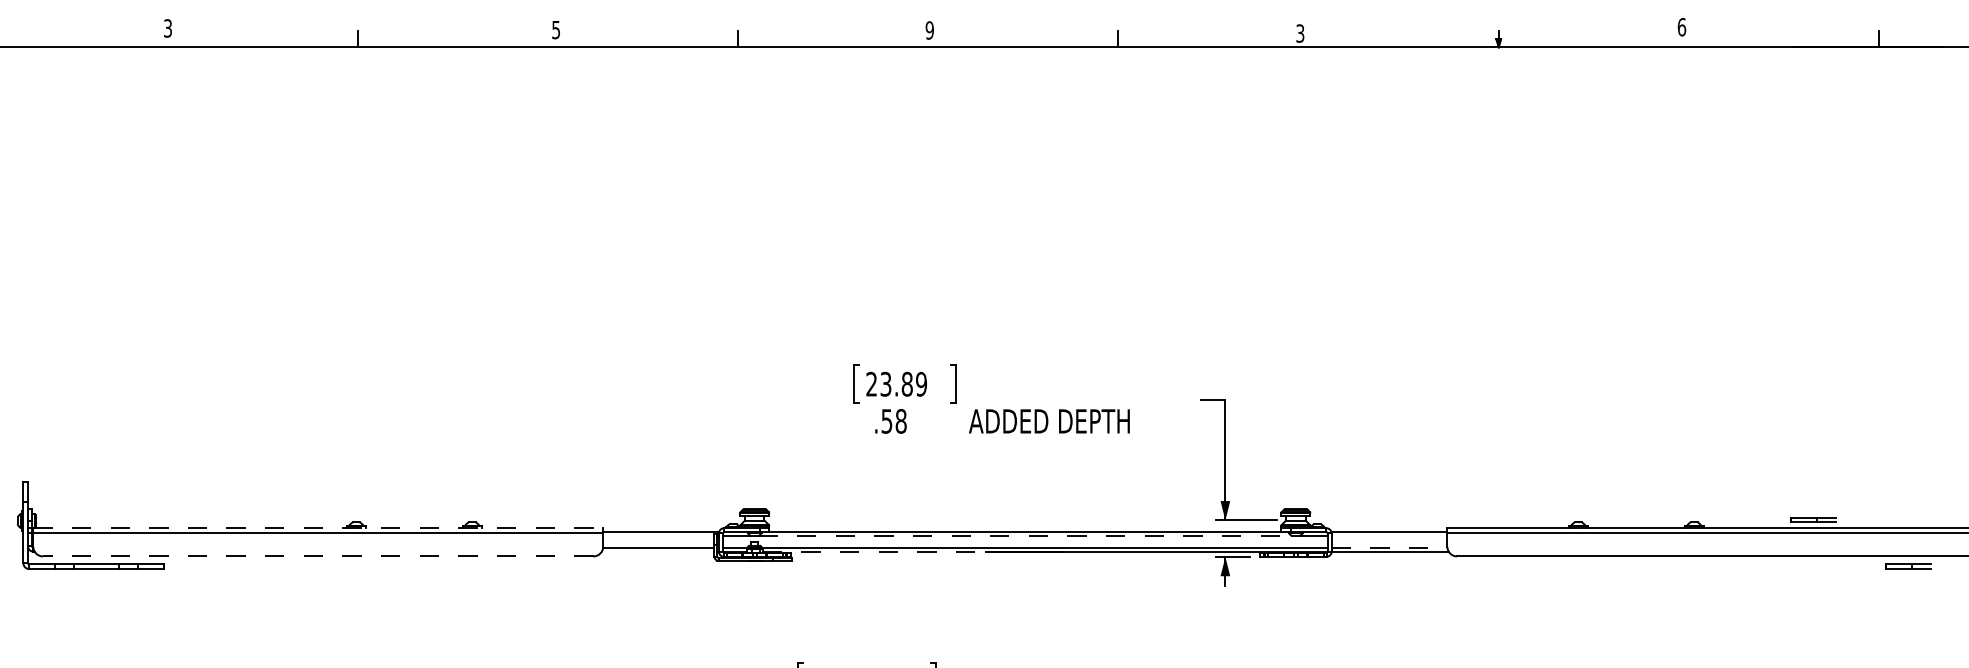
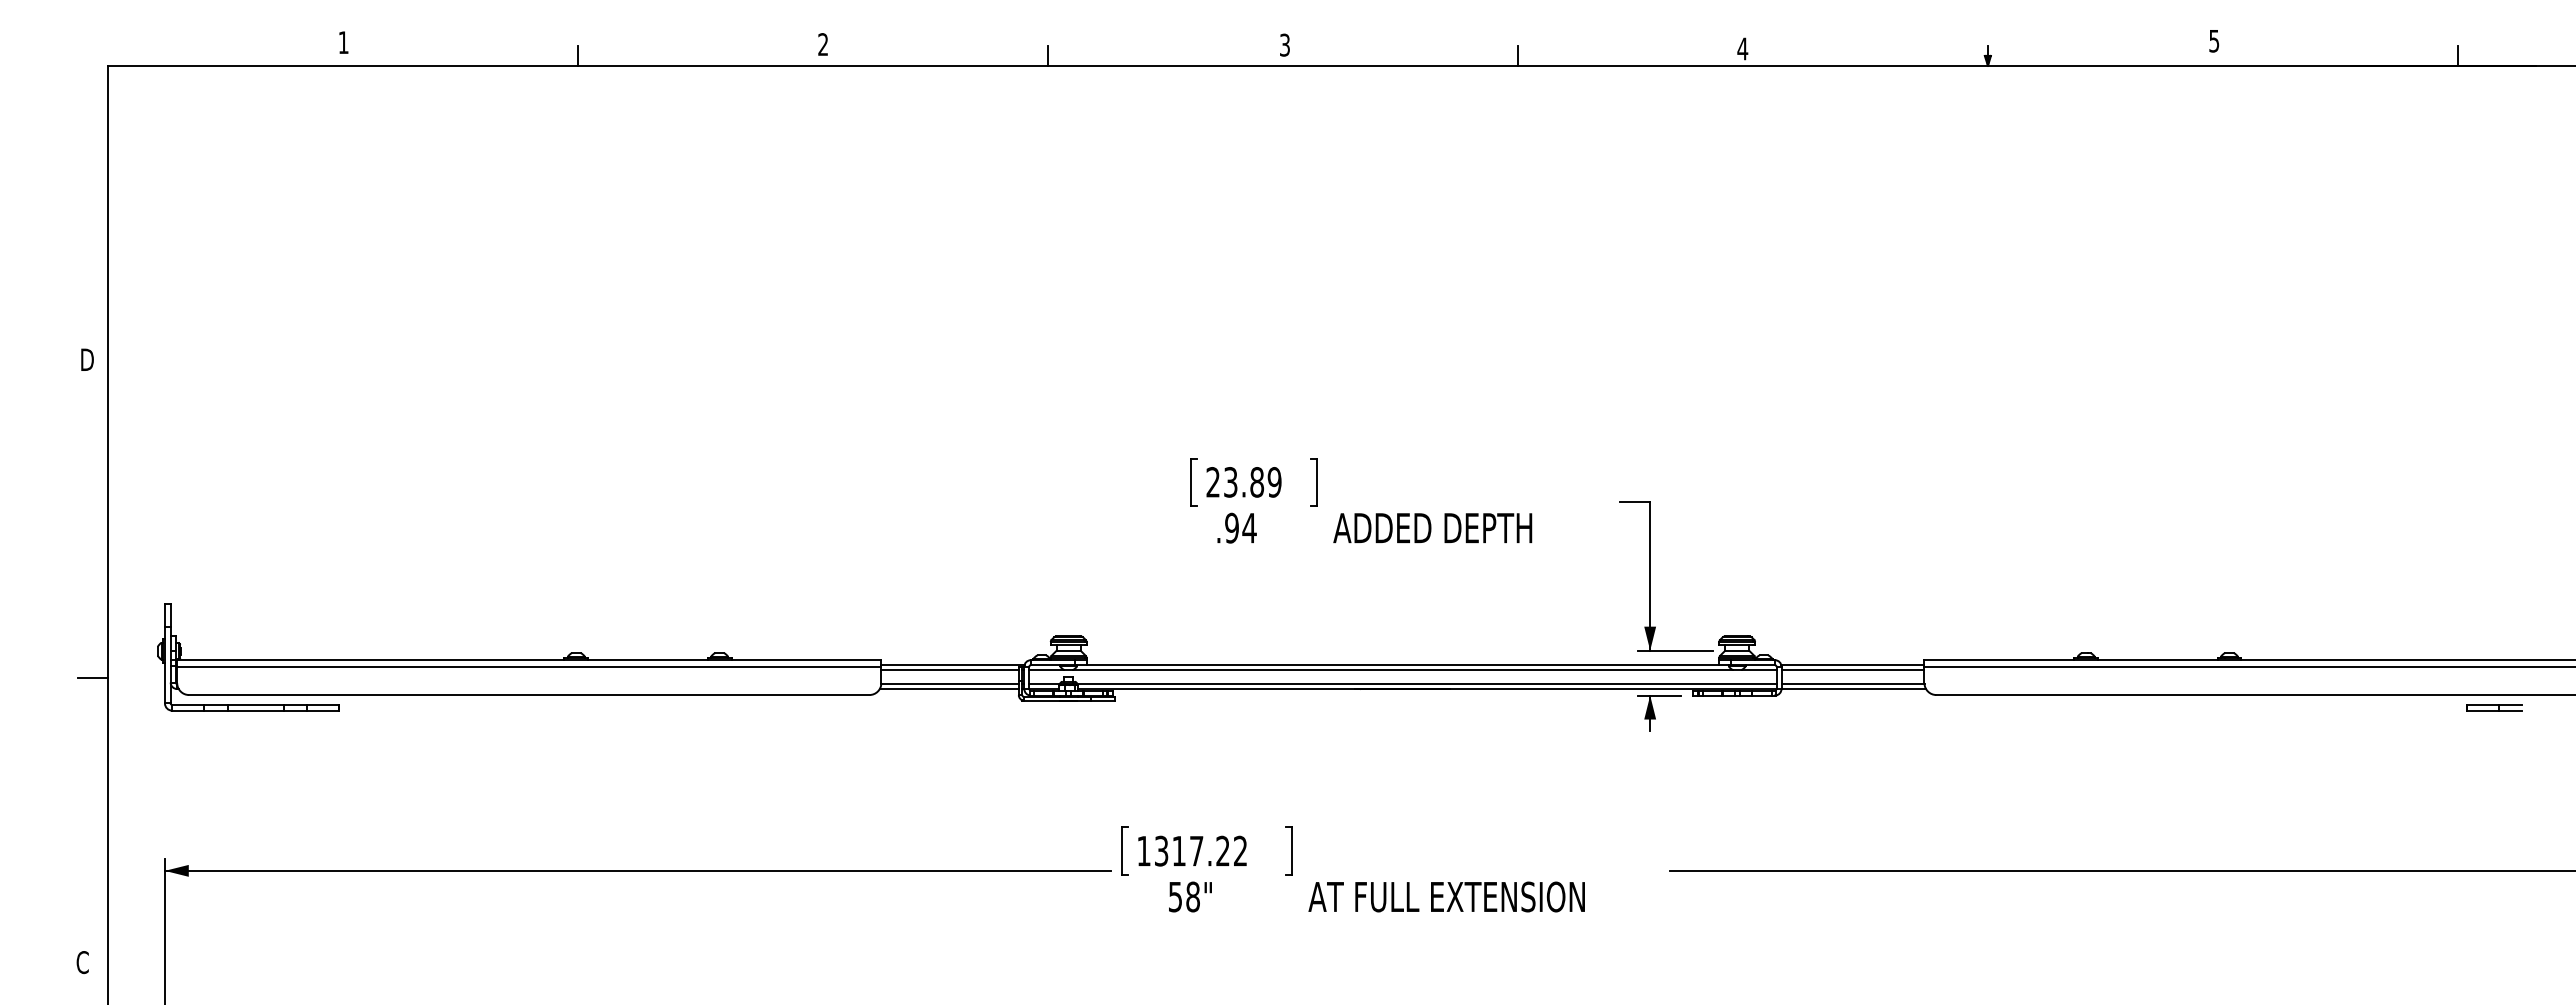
text: (1682, 26) -> (2214, 40), 6 -> 5
text: (167, 28) -> (343, 42), 3 -> 1
text: (556, 29) -> (823, 44), 5 -> 2
text: (929, 29) -> (1284, 44), 9 -> 3
text: (1300, 33) -> (1742, 48), 3 -> 4
text: (893, 420) -> (1240, 527), .58 -> .94
part: (1813, 519) -> (2376, 649), removed
line: (318, 528) -> (529, 660), dashed -> solid
line: (658, 535) -> (949, 669), added
line: (1024, 535) -> (1402, 669), dashed -> solid
line: (1389, 535) -> (1852, 669), added
line: (1389, 547) -> (1853, 684), dashed -> solid
line: (657, 551) -> (948, 689), added
line: (875, 551) -> (1217, 689), dashed -> solid
line: (317, 556) -> (528, 695), dashed -> solid

